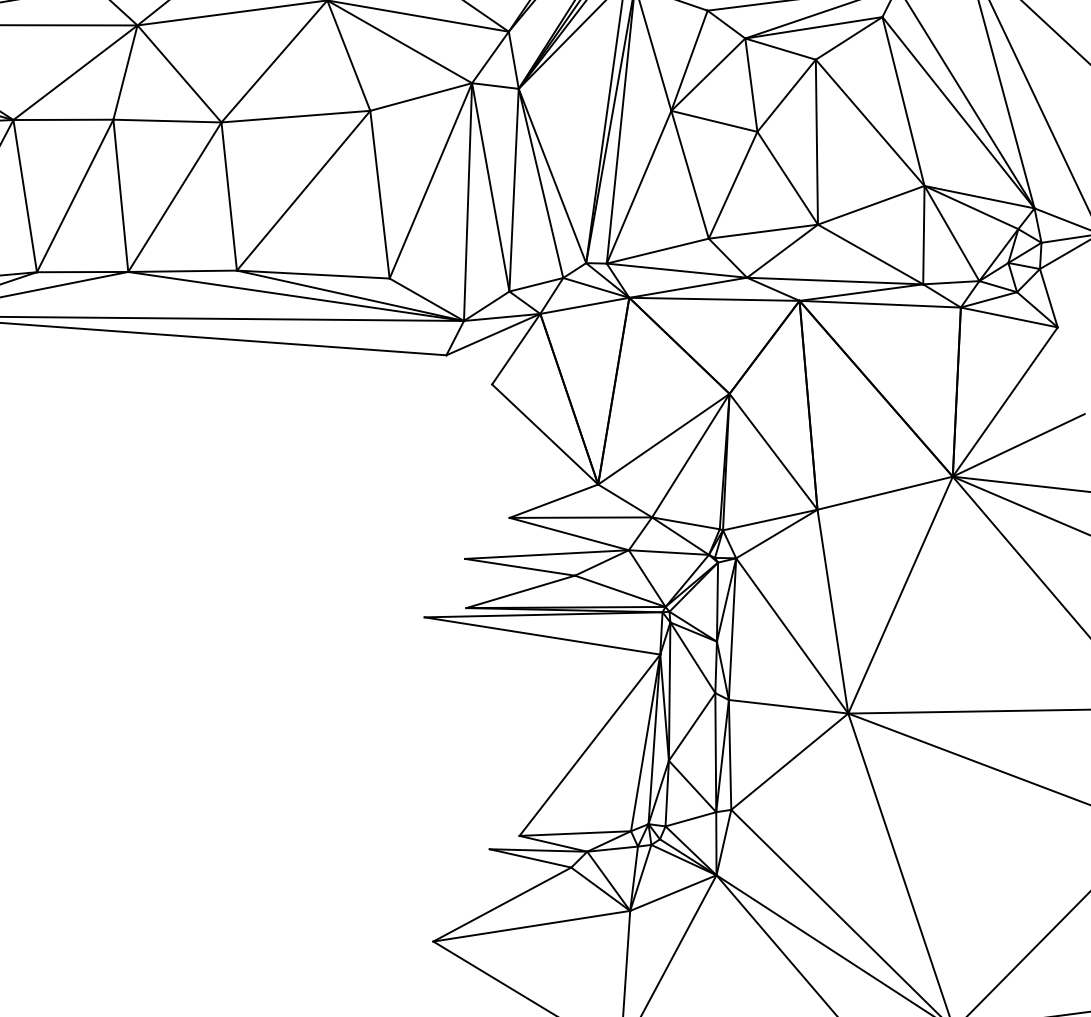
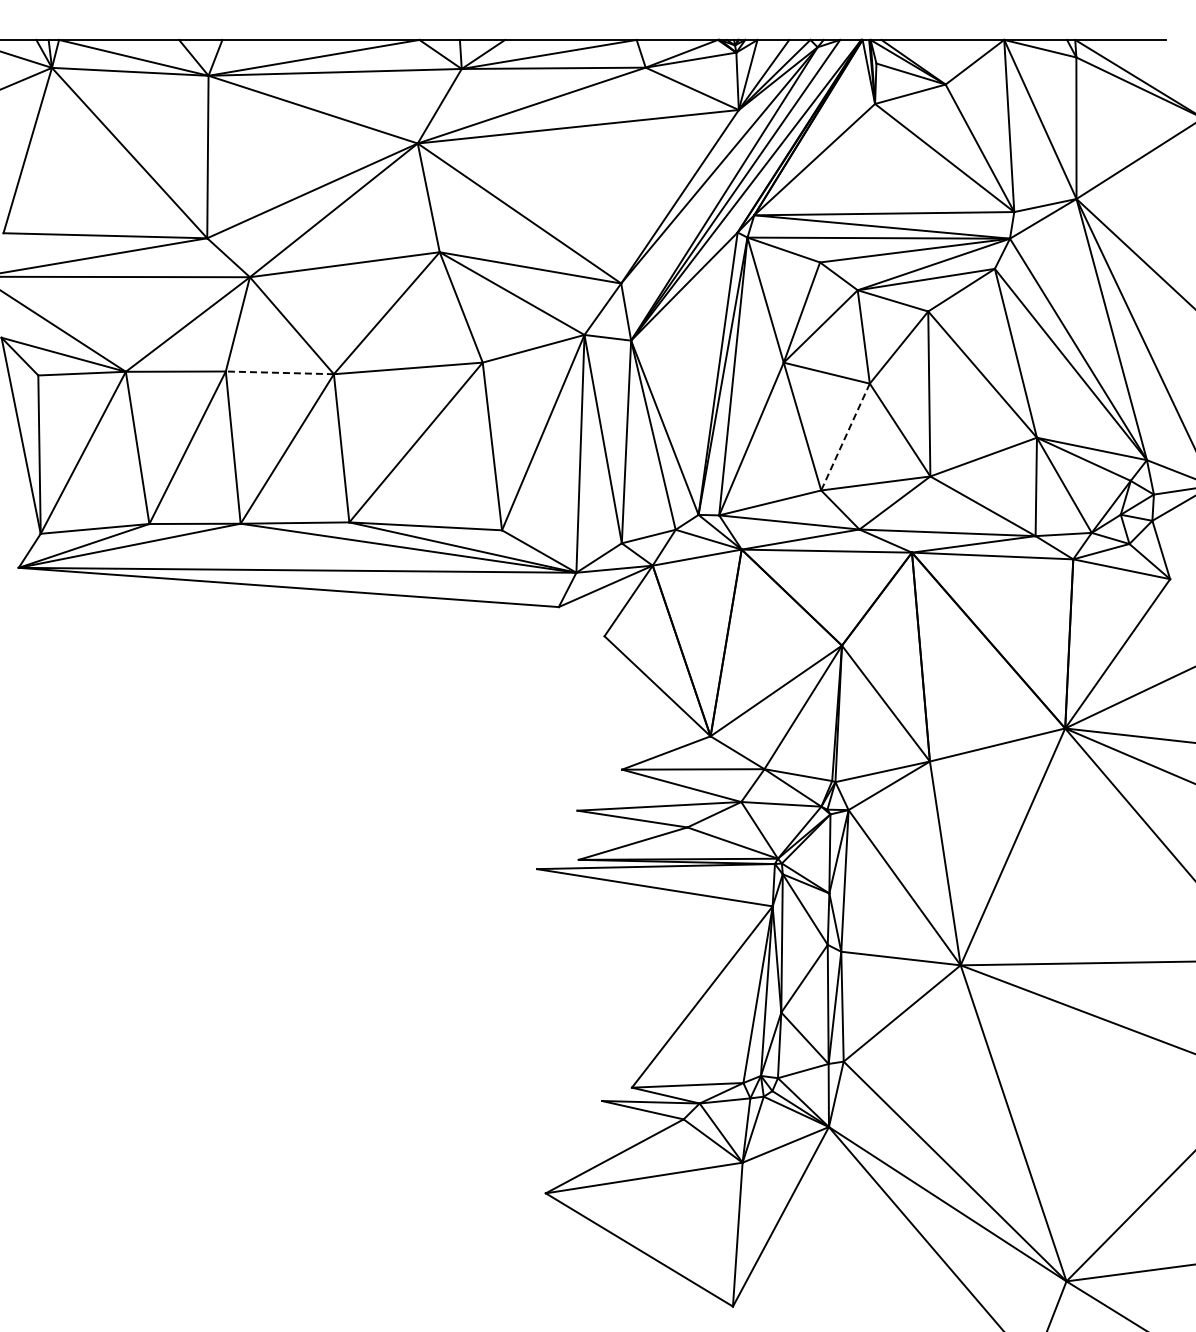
line: (167, 120) -> (279, 372), solid -> dashed
line: (733, 185) -> (845, 437), solid -> dashed

